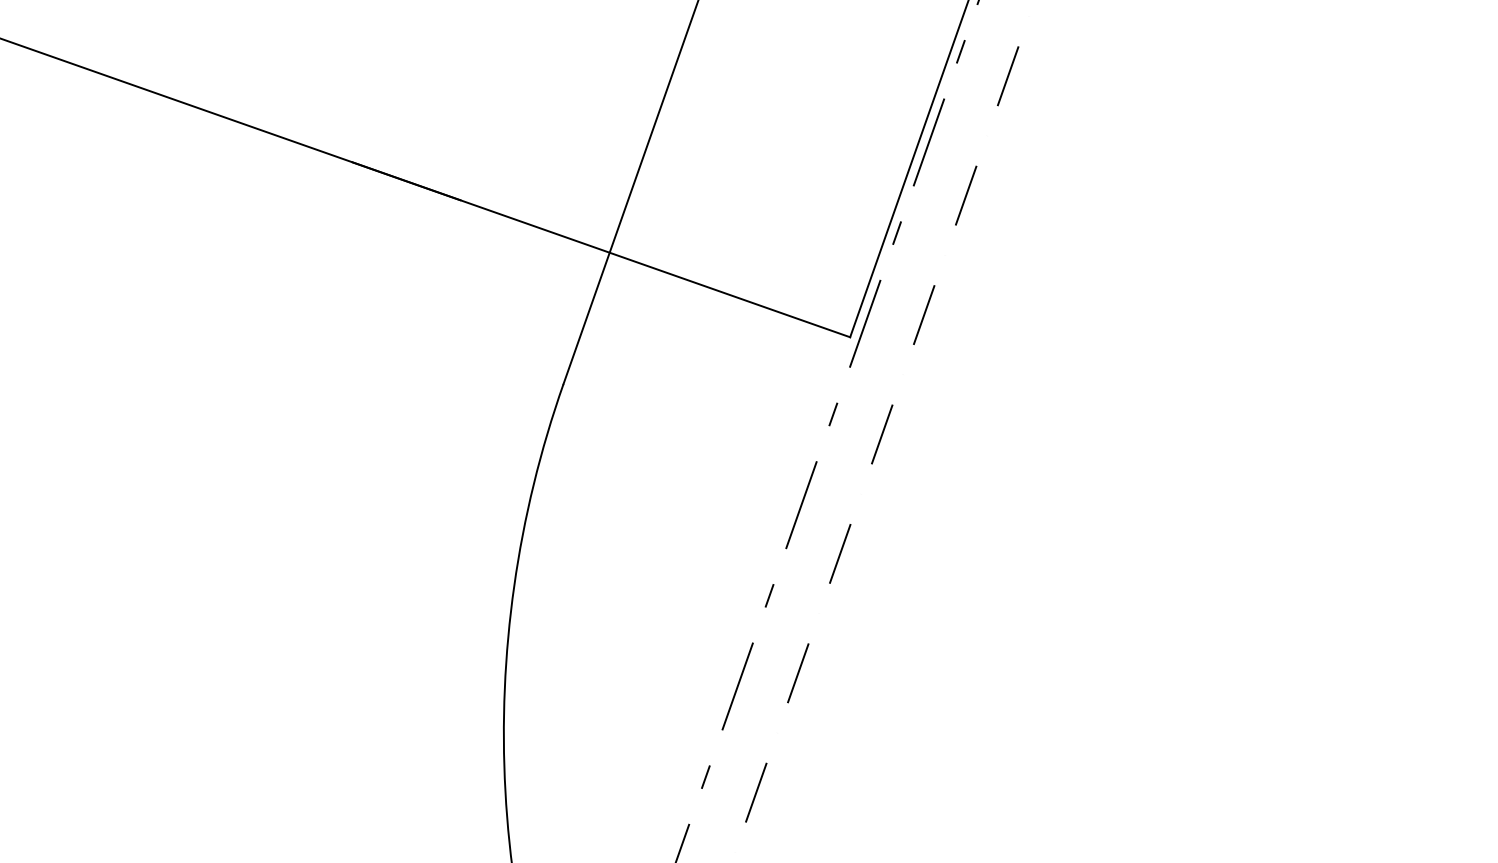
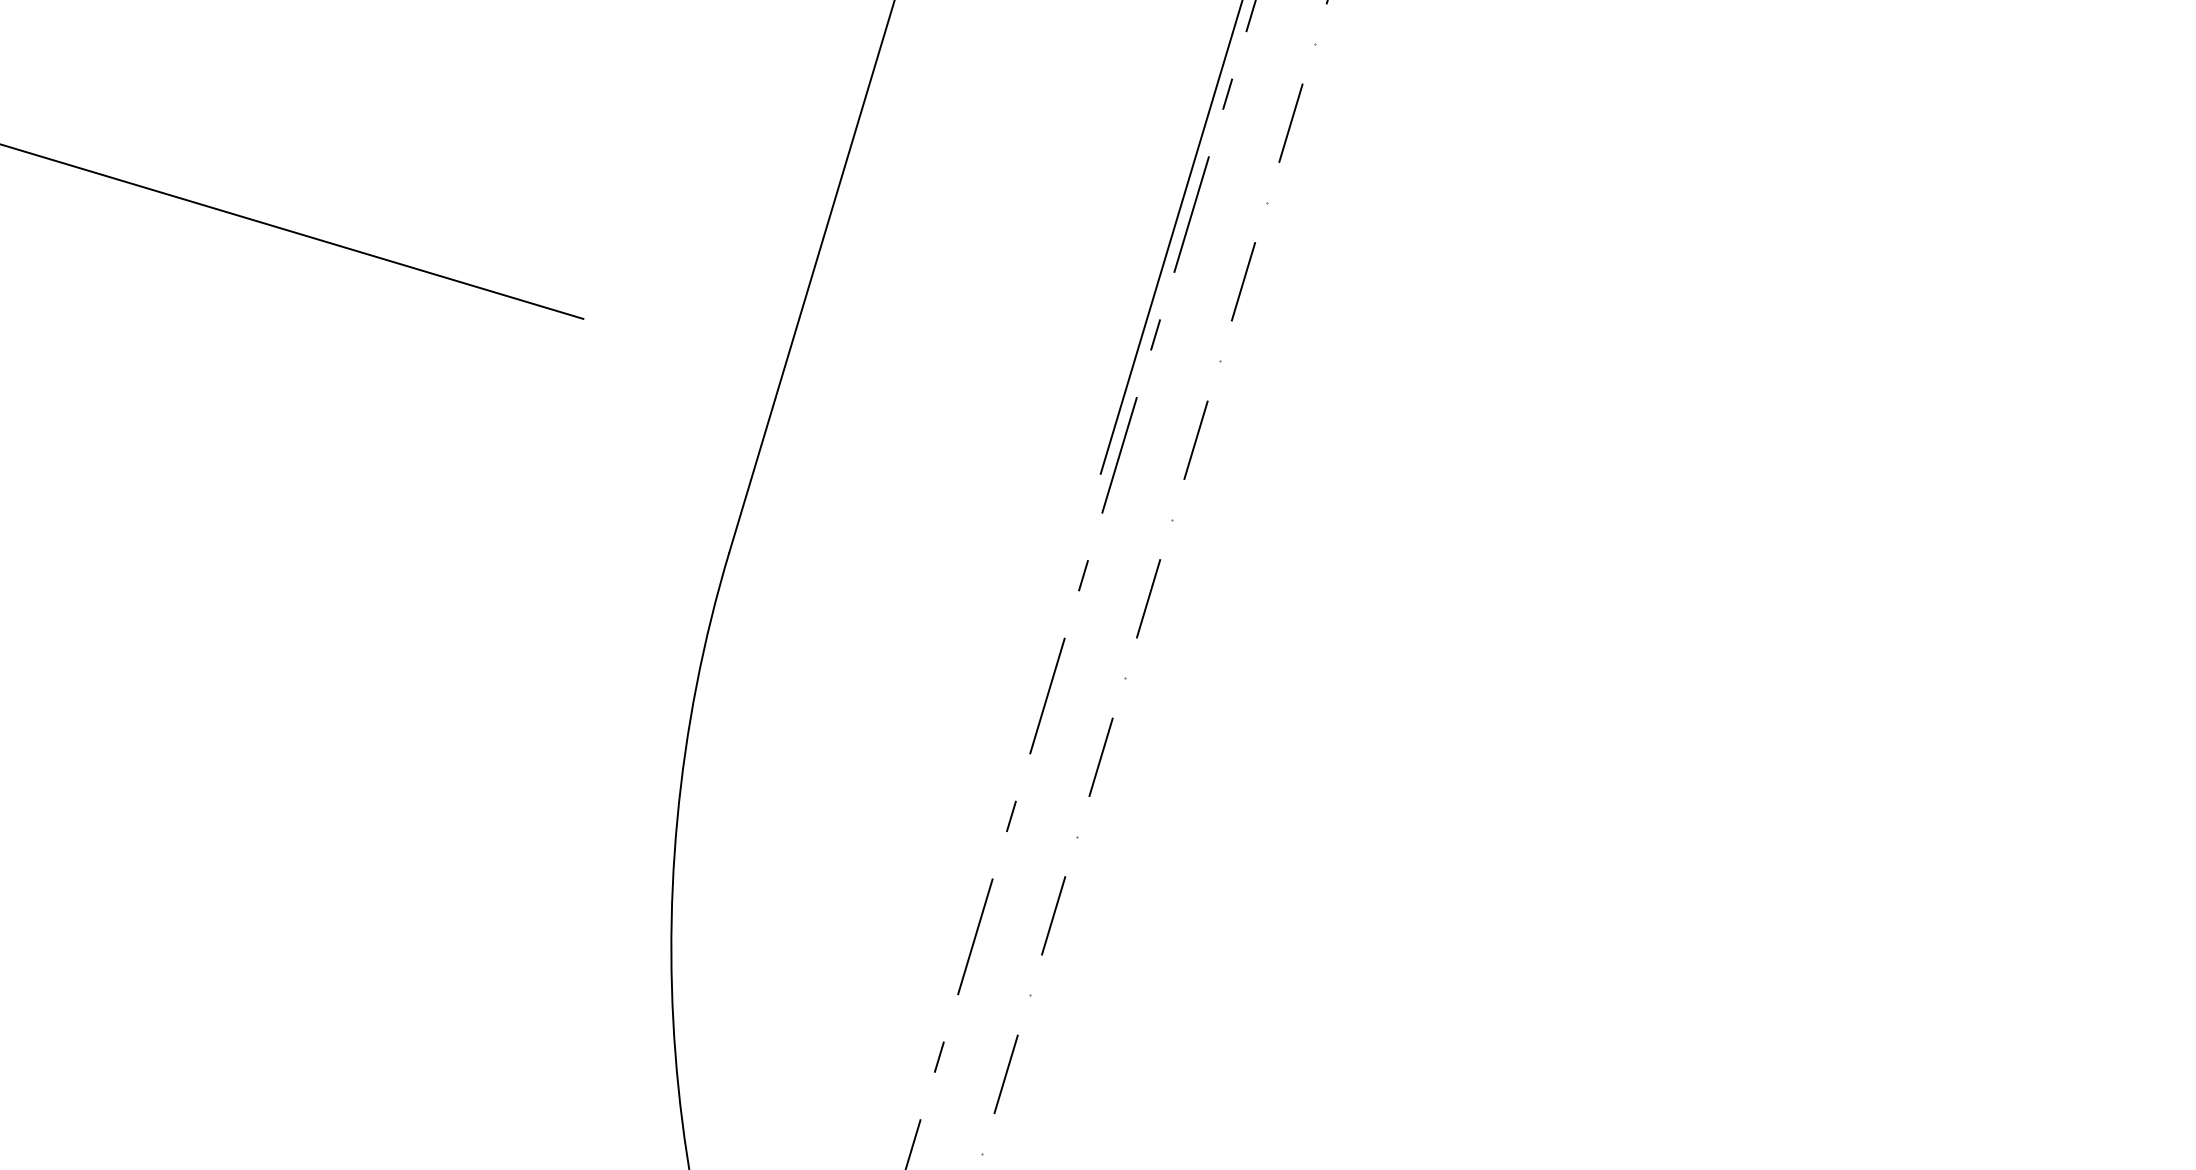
line: (601, 249) -> (770, 374), removed

